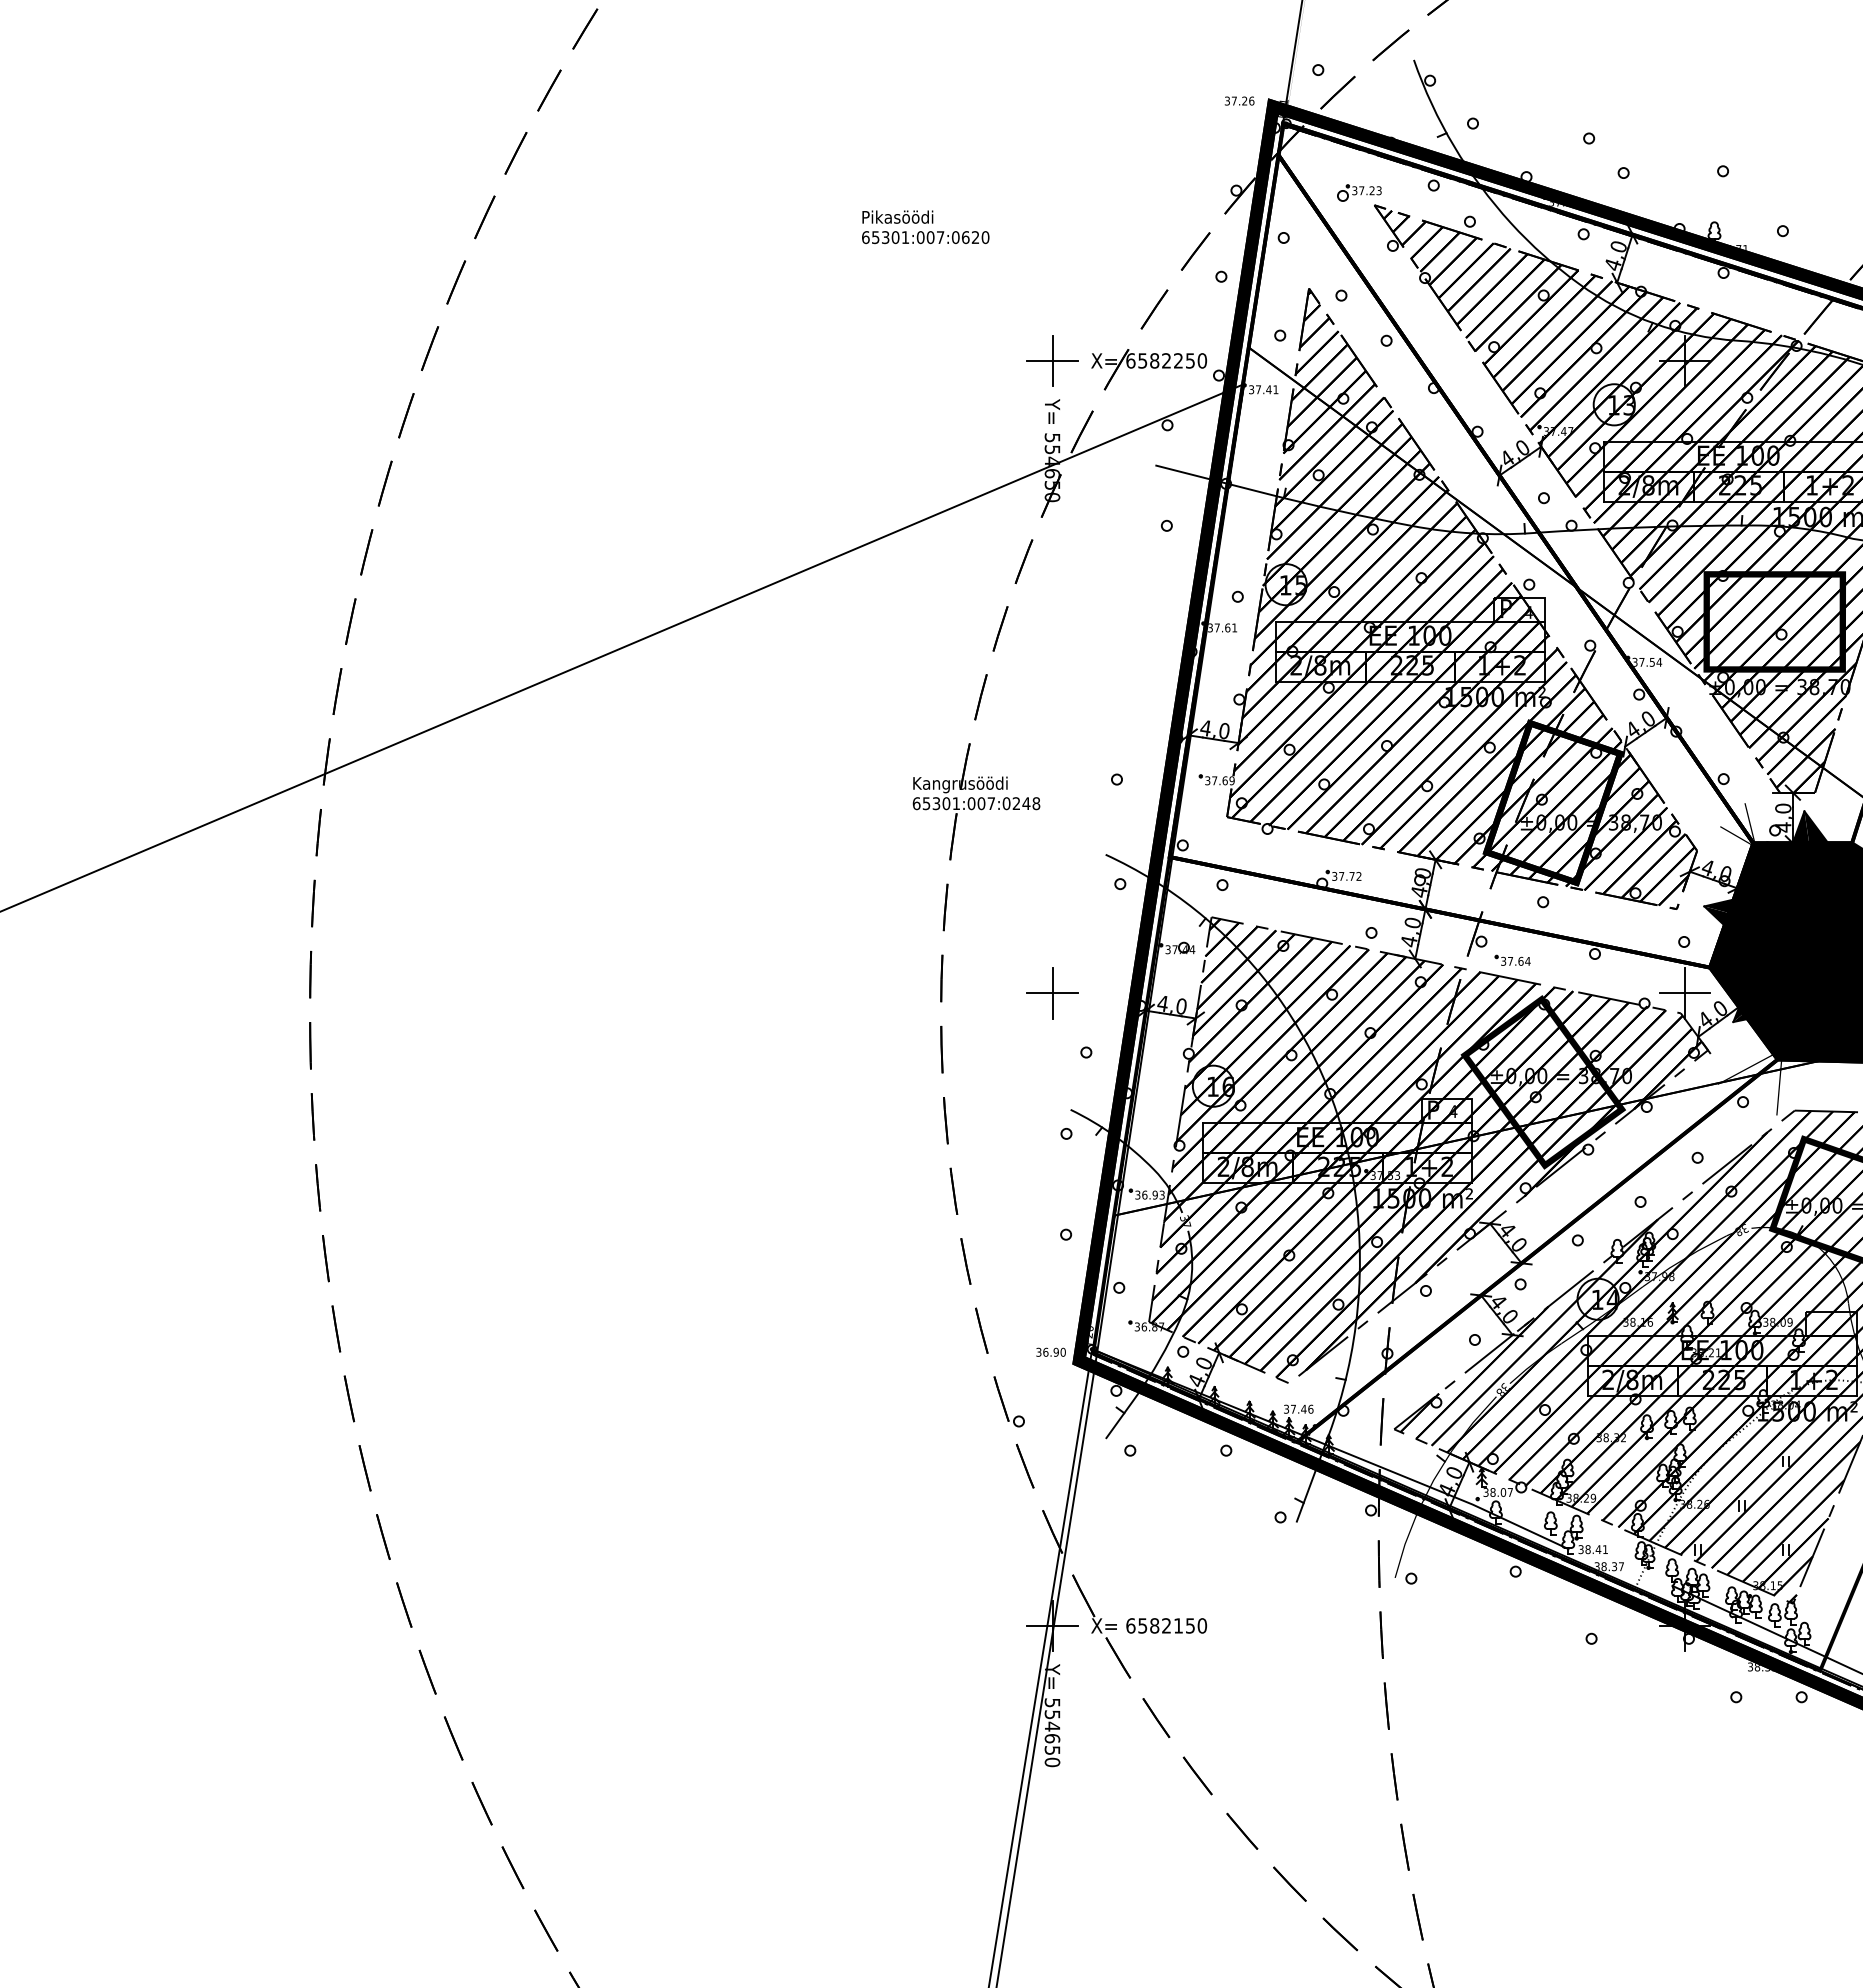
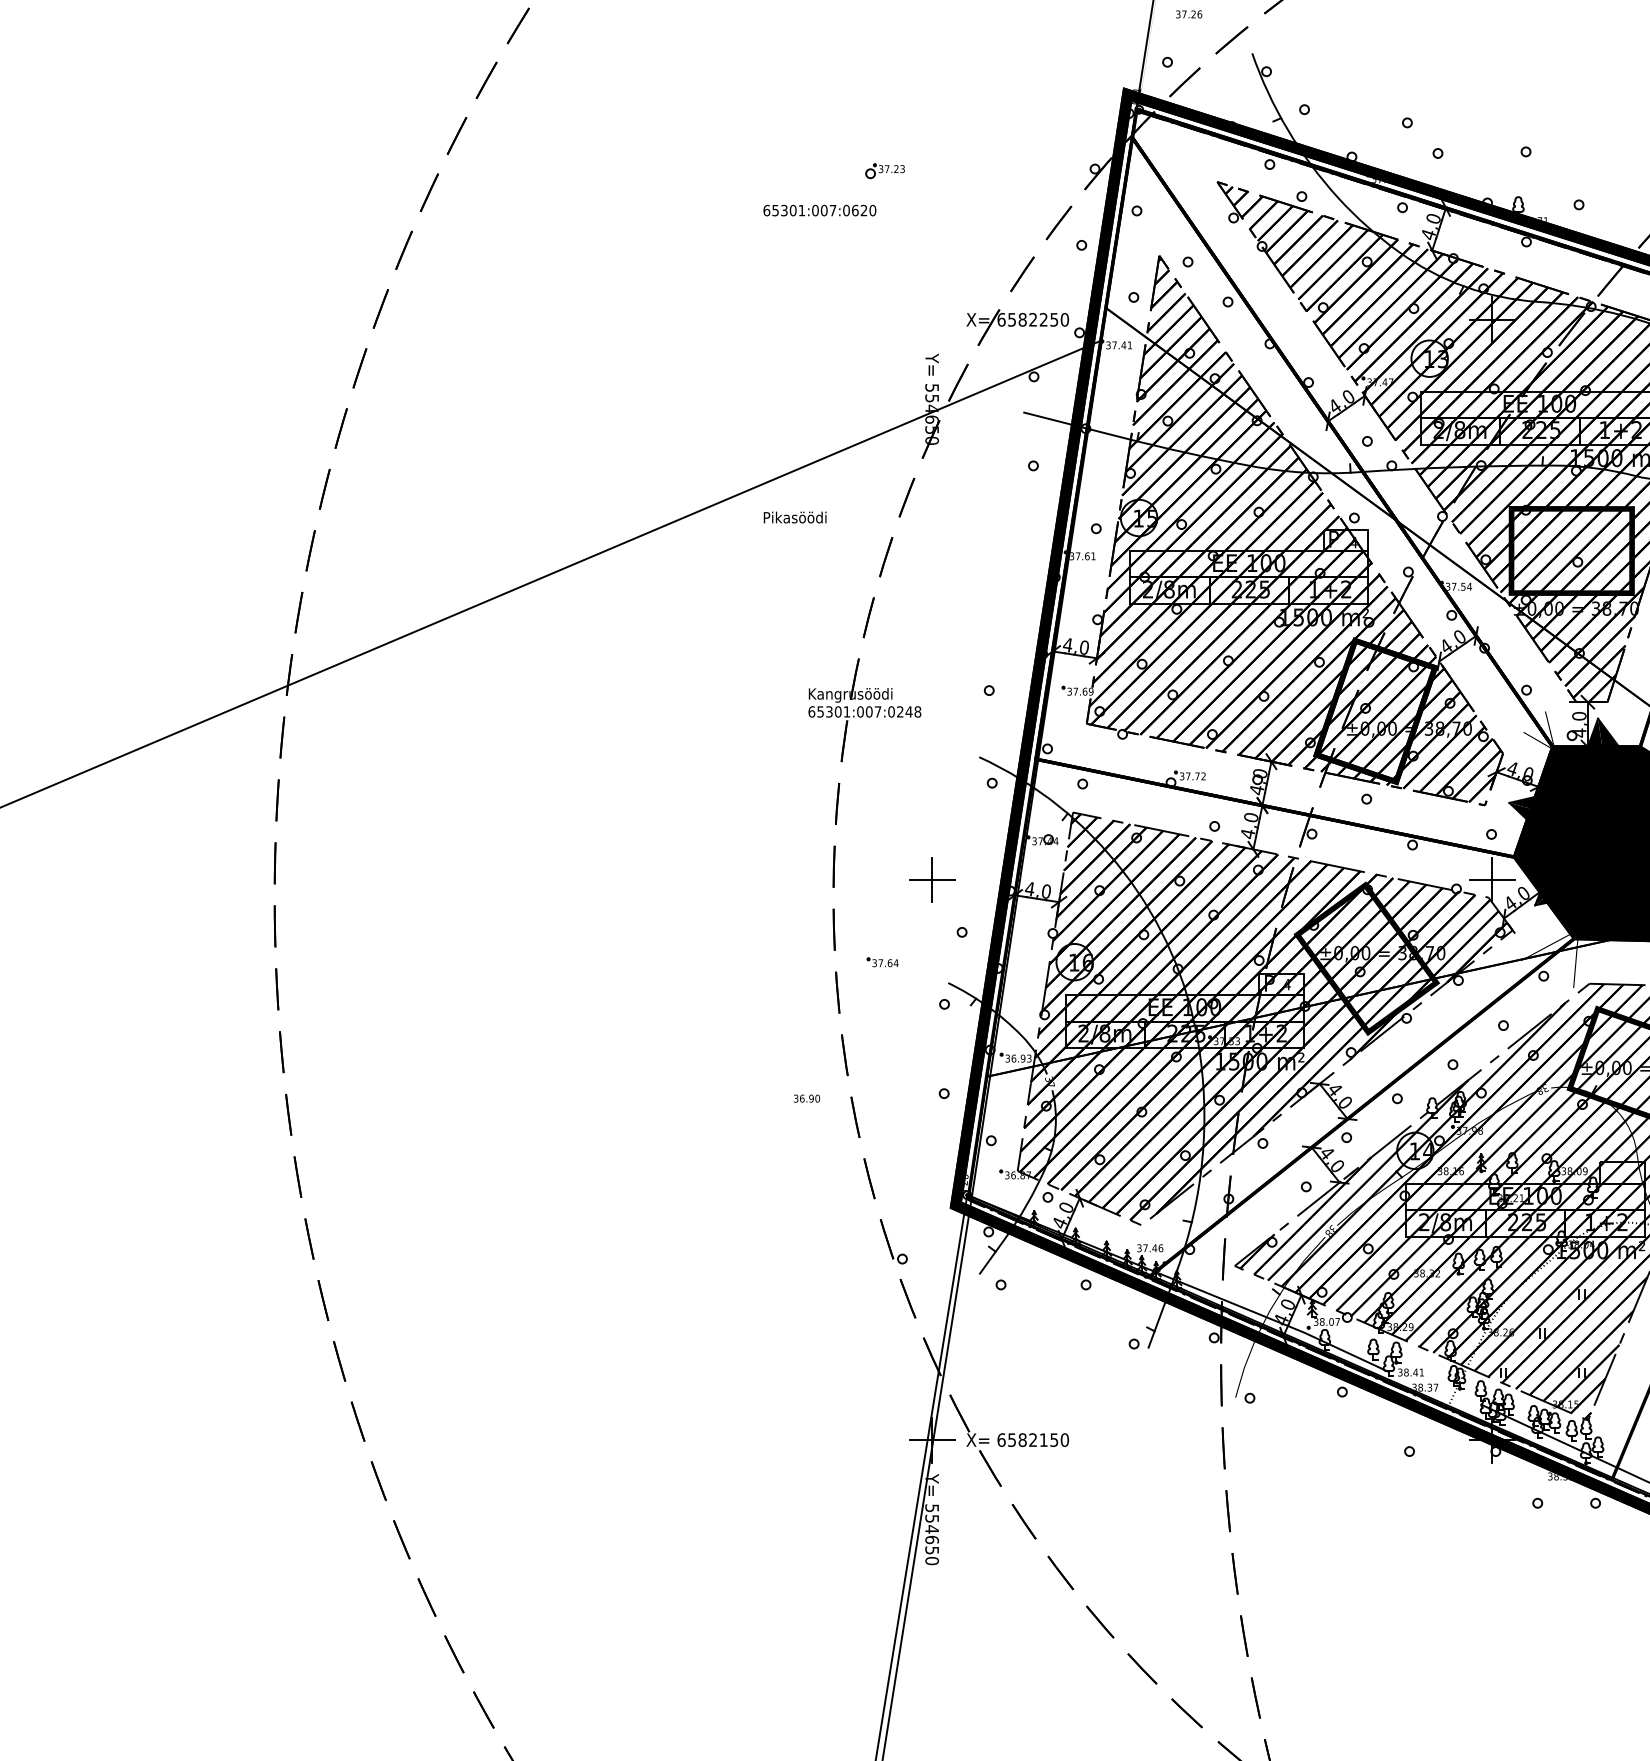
text: (1239, 100) -> (1188, 13), moved
part: (1359, 192) -> (885, 170), moved
text: (897, 216) -> (794, 516), moved
part: (1052, 360) -> (932, 319), removed
part: (1512, 959) -> (882, 961), moved
text: (1050, 1351) -> (806, 1097), moved

